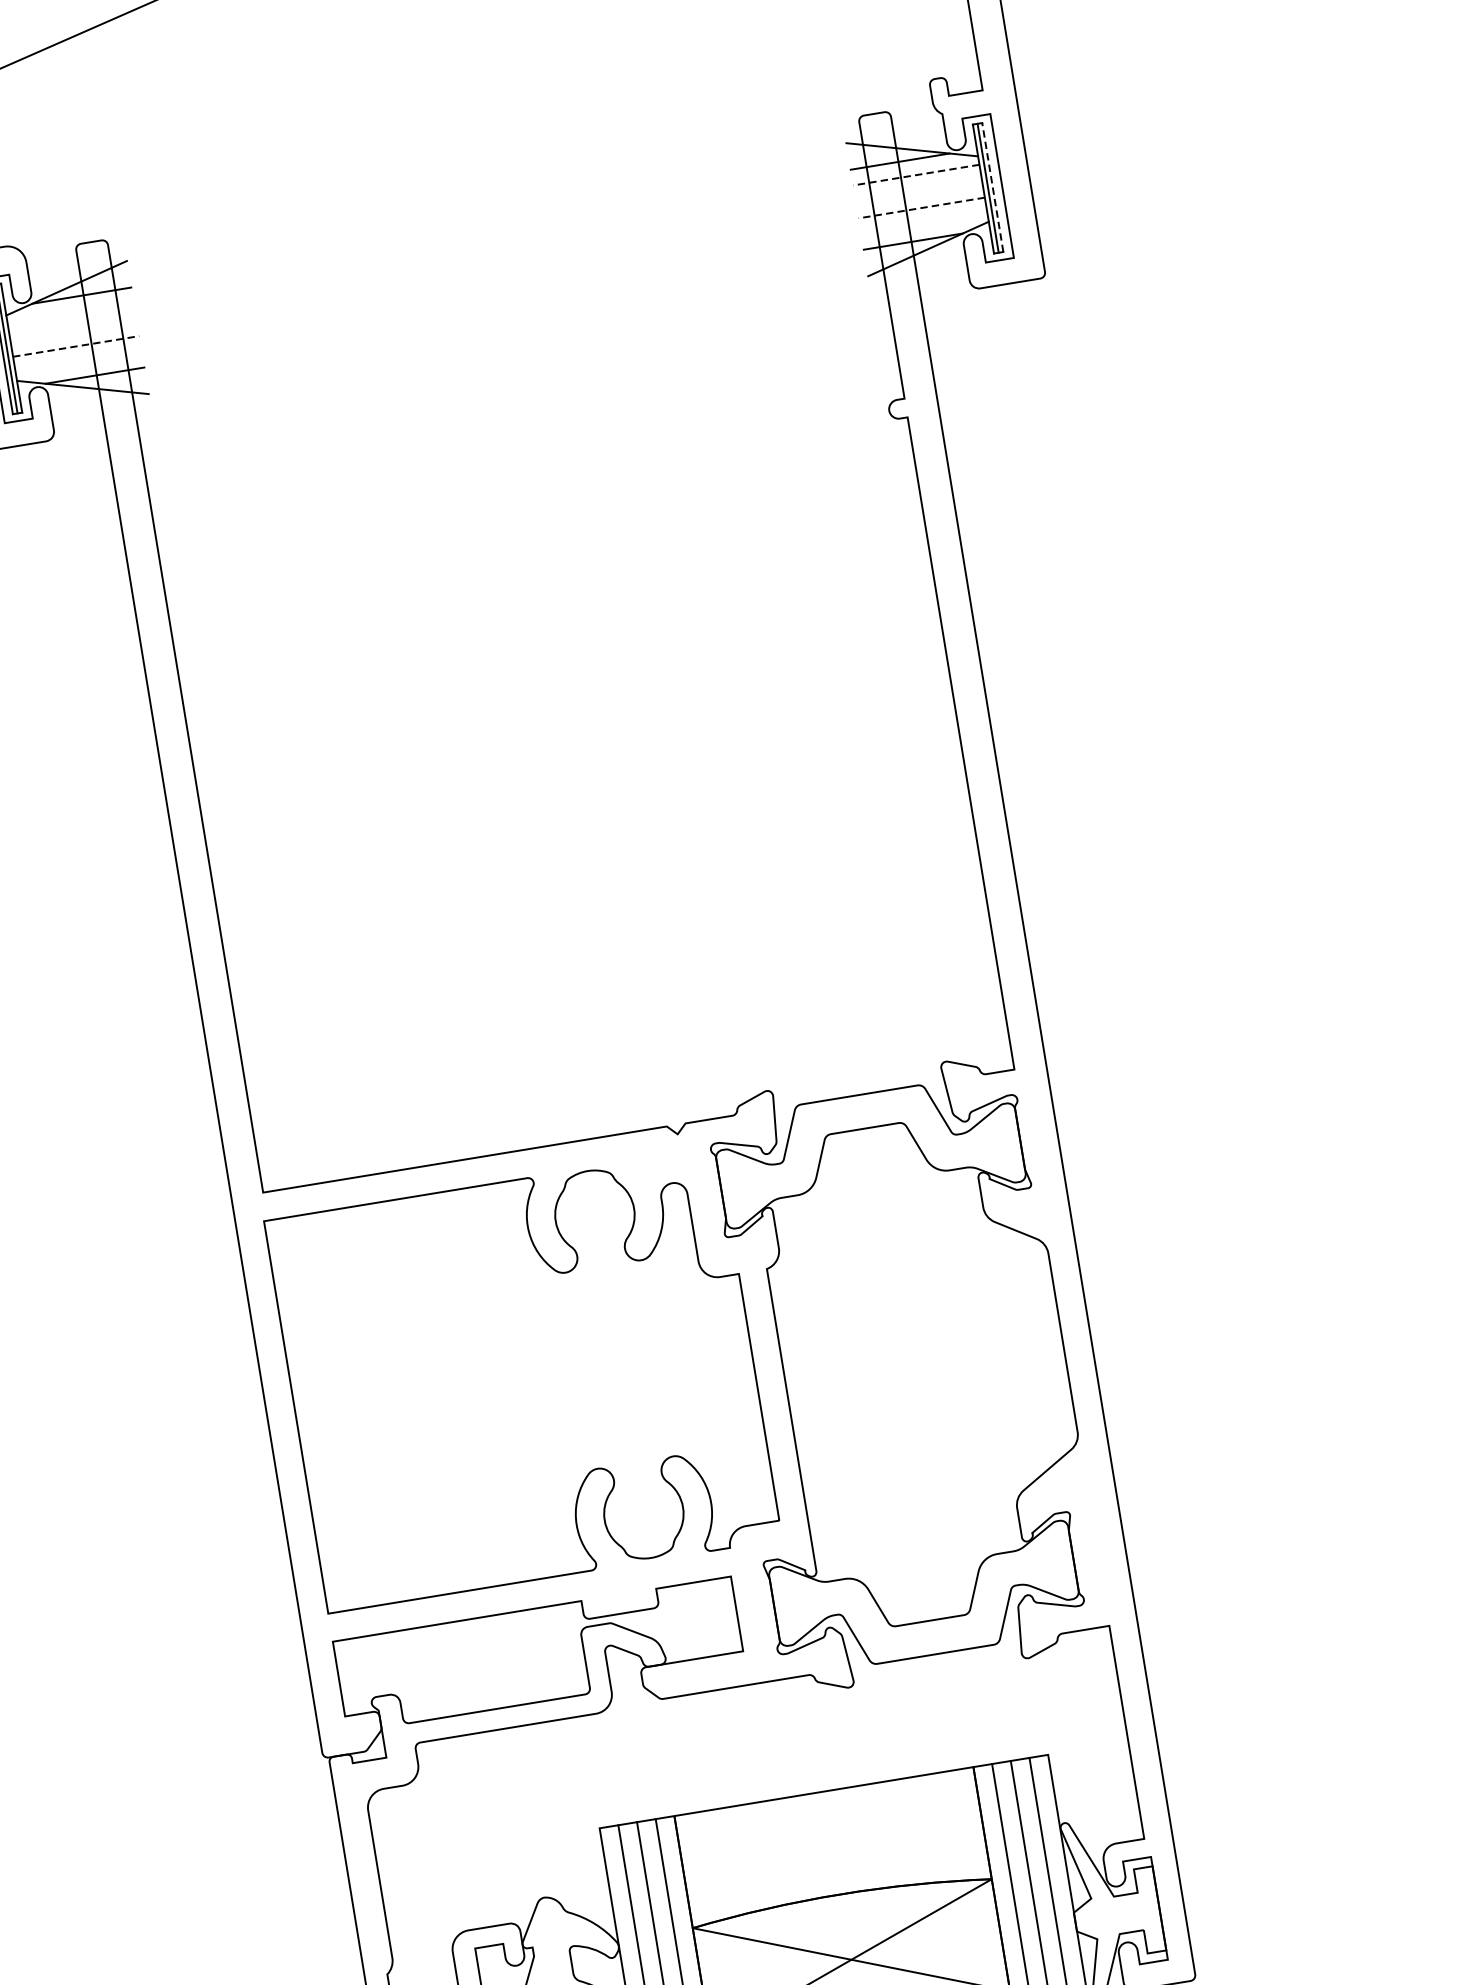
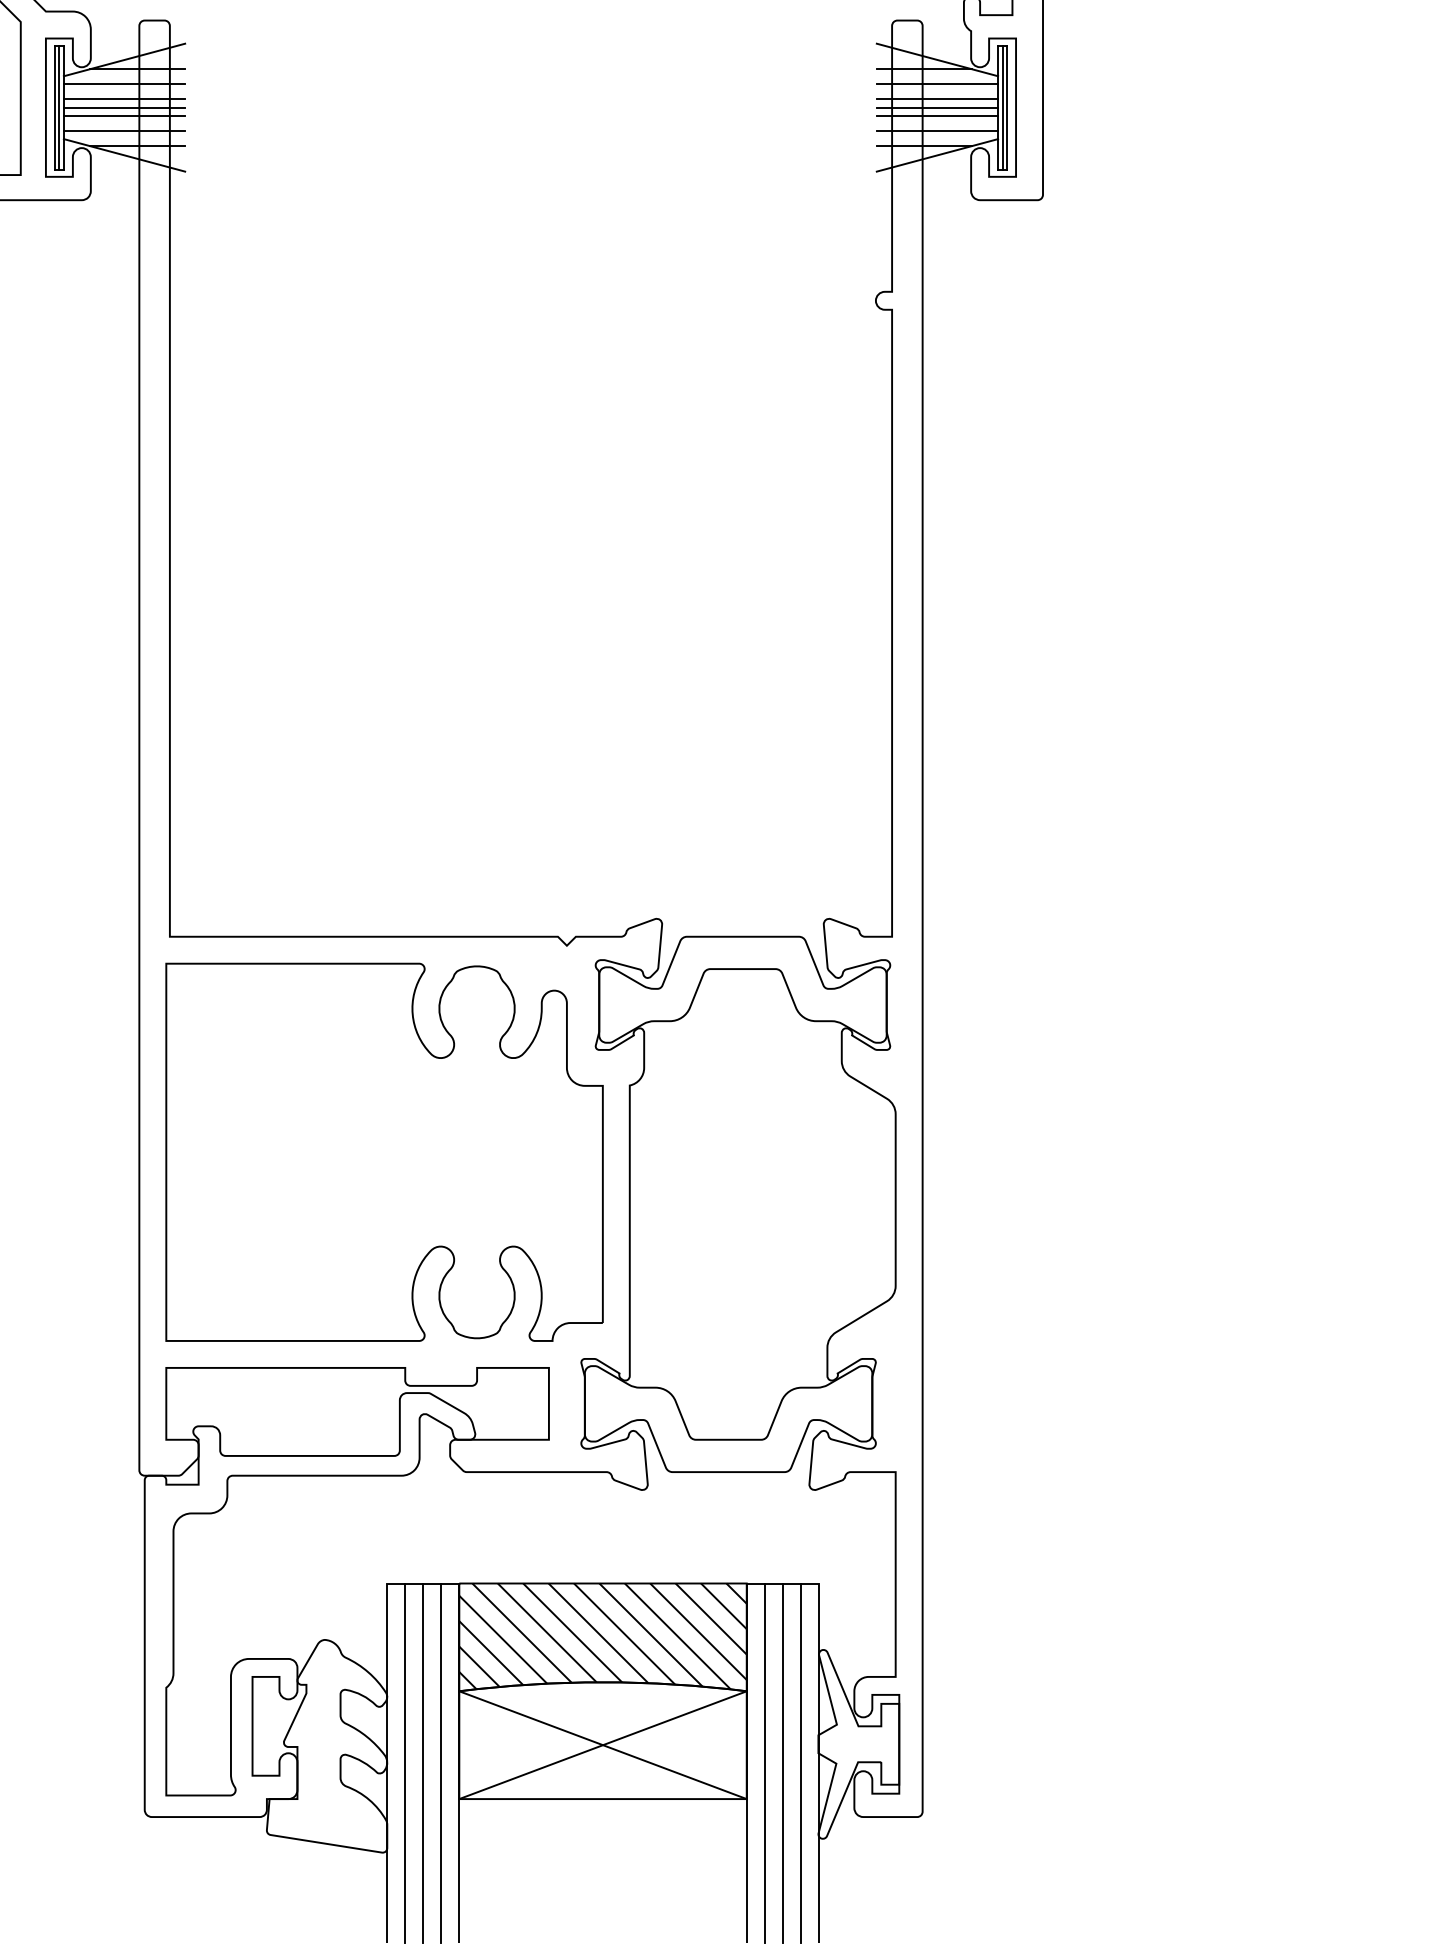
line: (916, 175) -> (937, 84), dashed -> solid
line: (993, 187) -> (1007, 107), dashed -> solid
line: (919, 190) -> (937, 99), added
line: (920, 199) -> (937, 107), added
line: (921, 207) -> (937, 115), dashed -> solid
line: (924, 224) -> (937, 131), added
line: (70, 313) -> (124, 84), added
line: (73, 329) -> (124, 99), added
line: (74, 337) -> (124, 107), added
line: (76, 346) -> (124, 115), dashed -> solid
line: (78, 362) -> (124, 131), added
hatch: (832, 1846) -> (602, 1636), added

